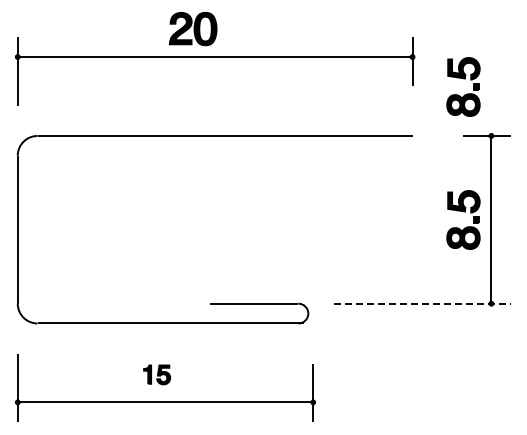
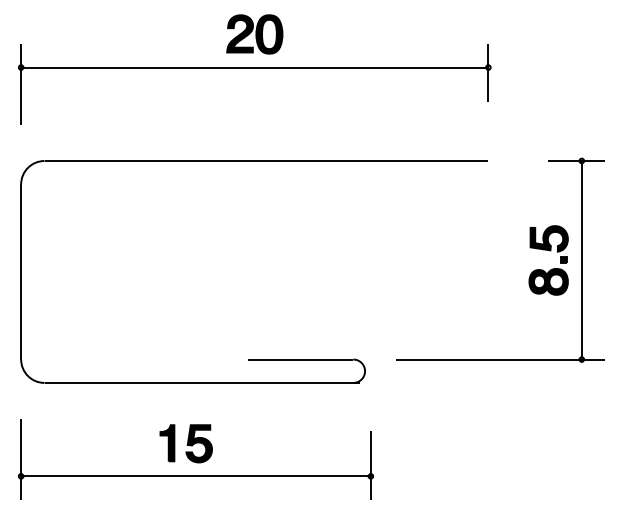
part: (192, 29) -> (254, 34), moved
part: (463, 79) -> (548, 94), removed
line: (423, 303) -> (501, 359), dashed -> solid
part: (156, 374) -> (185, 443), size x1.67

